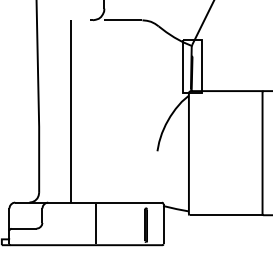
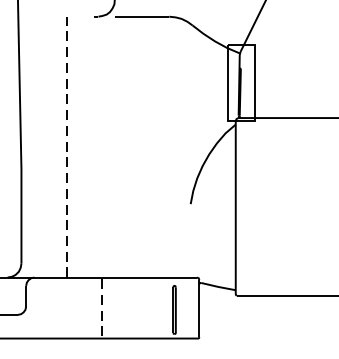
line: (70, 110) -> (66, 145), solid -> dashed
line: (95, 223) -> (102, 307), solid -> dashed

